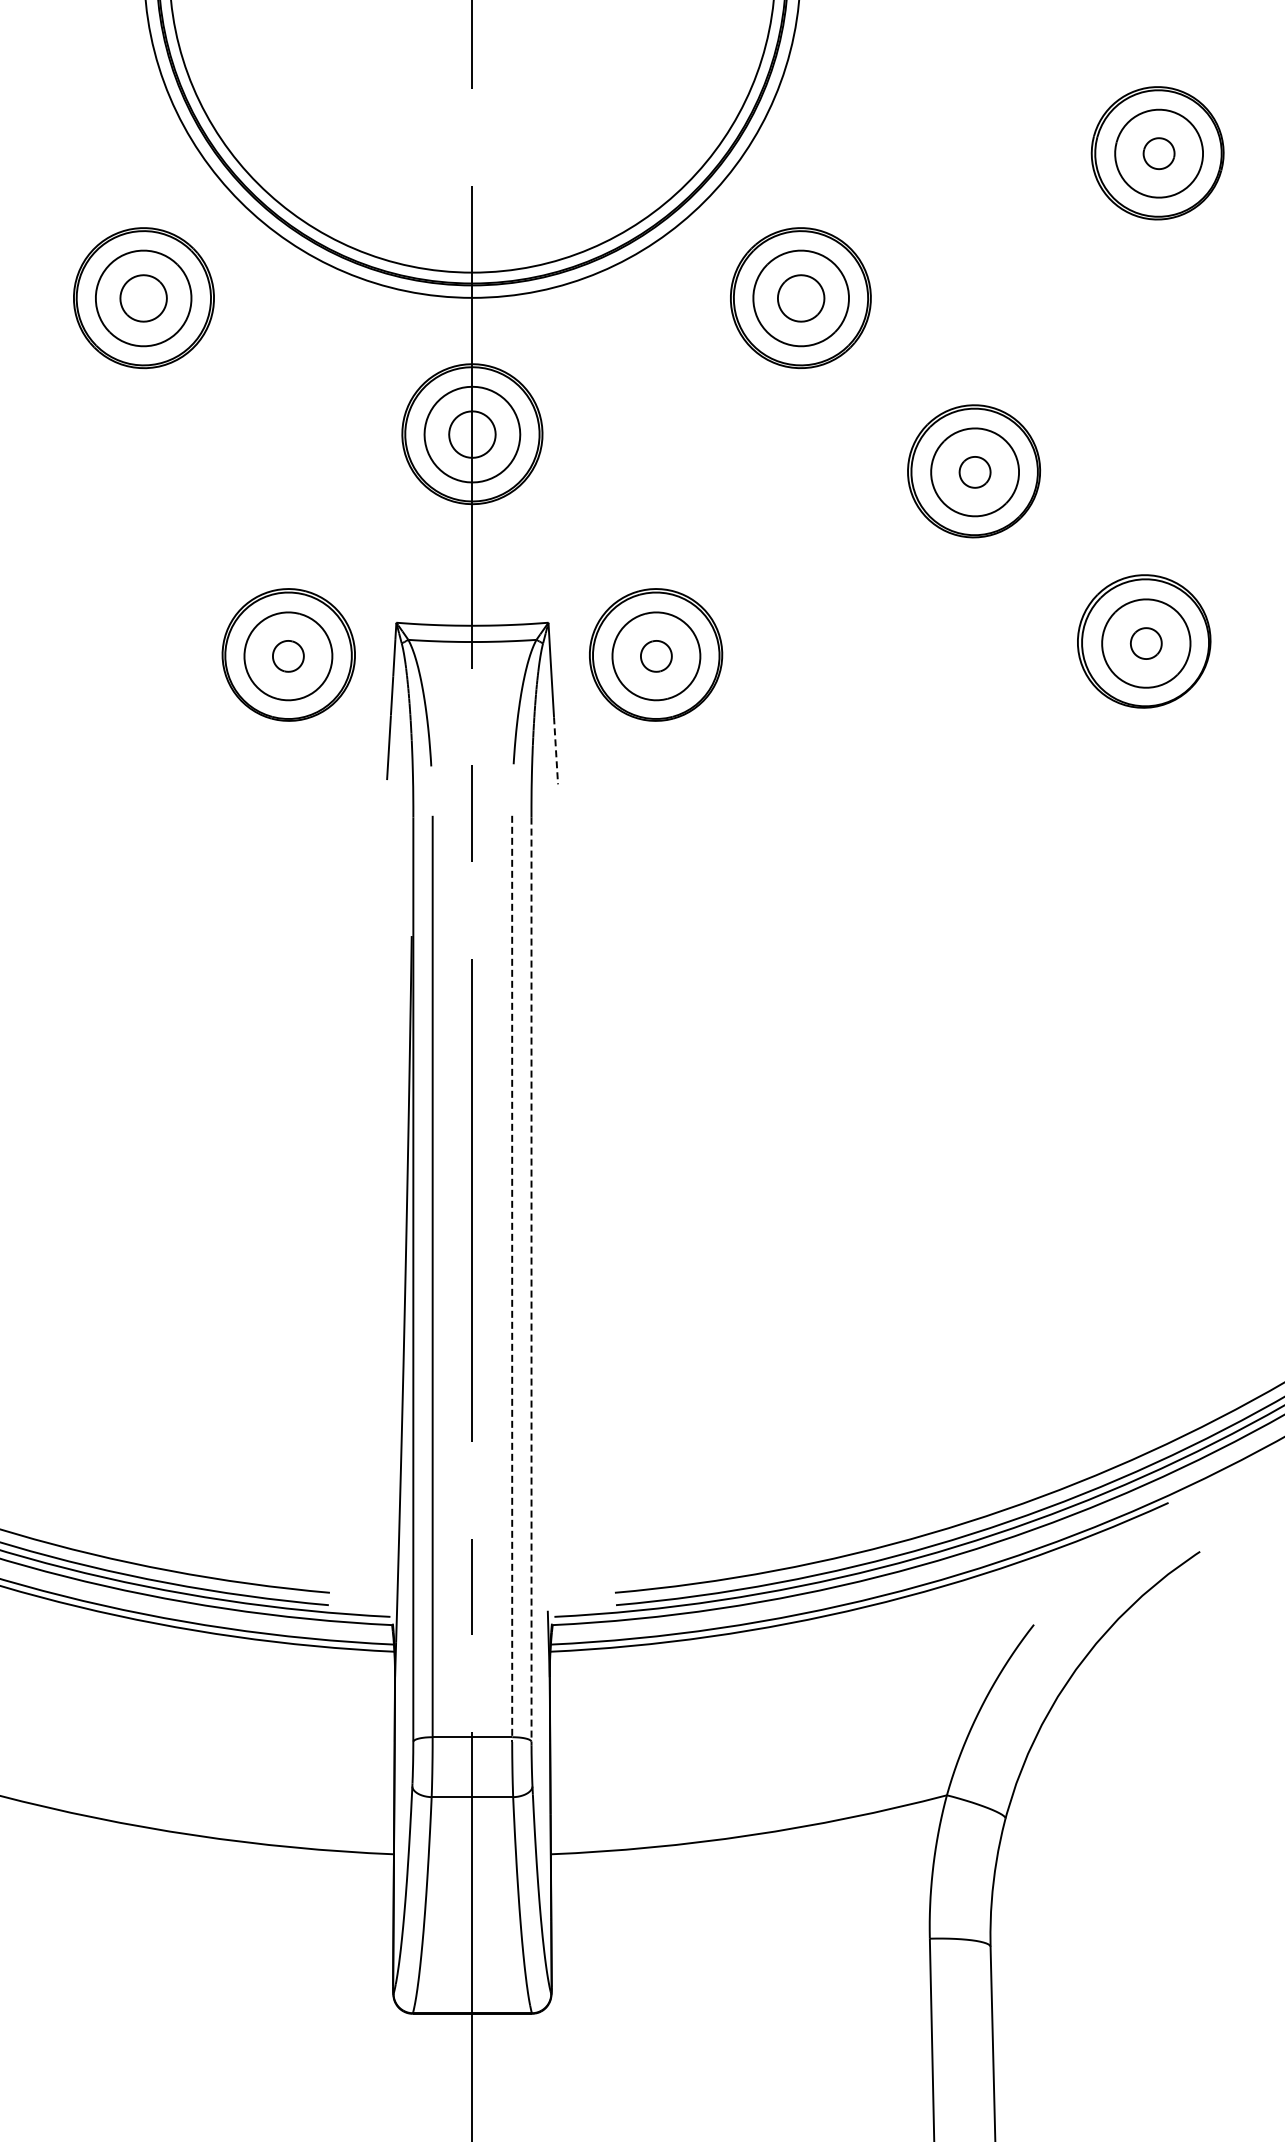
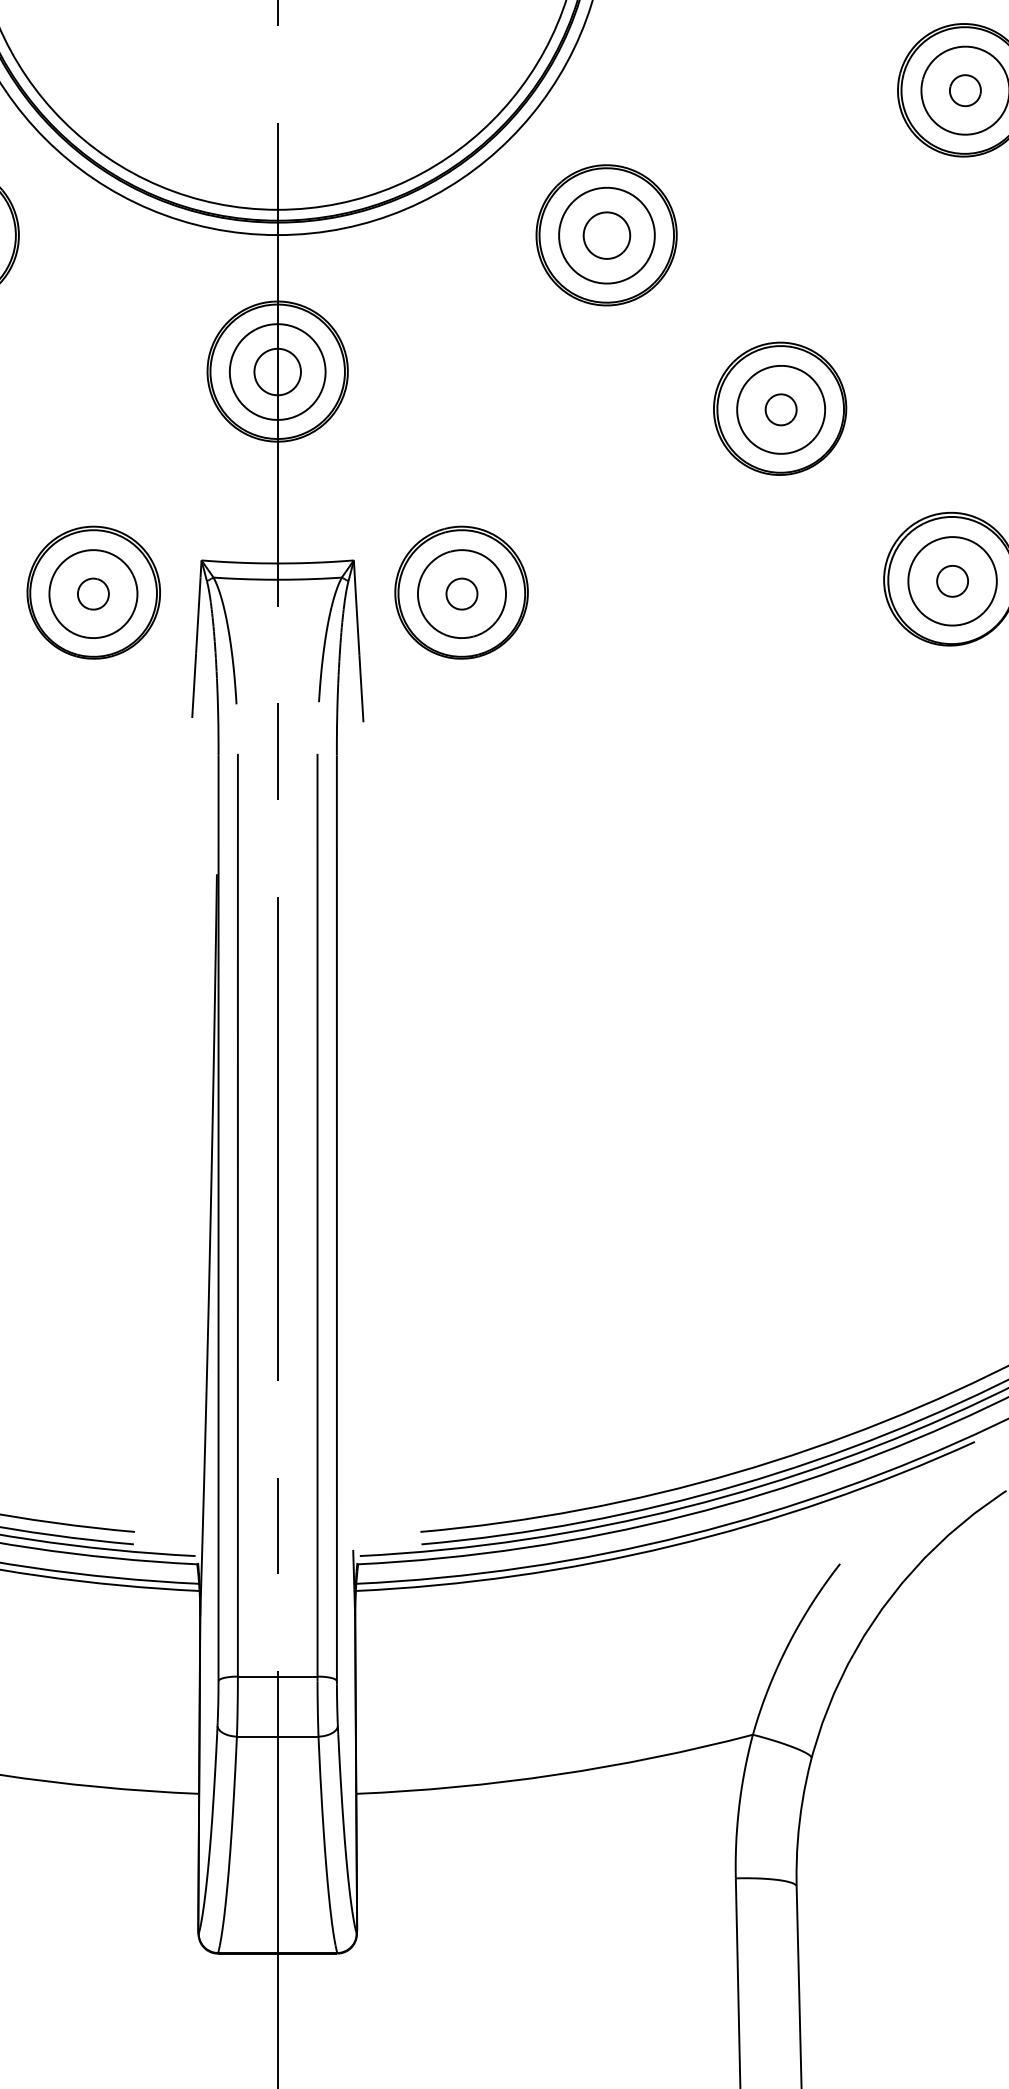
line: (556, 750) -> (361, 688), dashed -> solid
line: (512, 1279) -> (317, 1218), dashed -> solid
line: (531, 1281) -> (336, 1220), dashed -> solid

